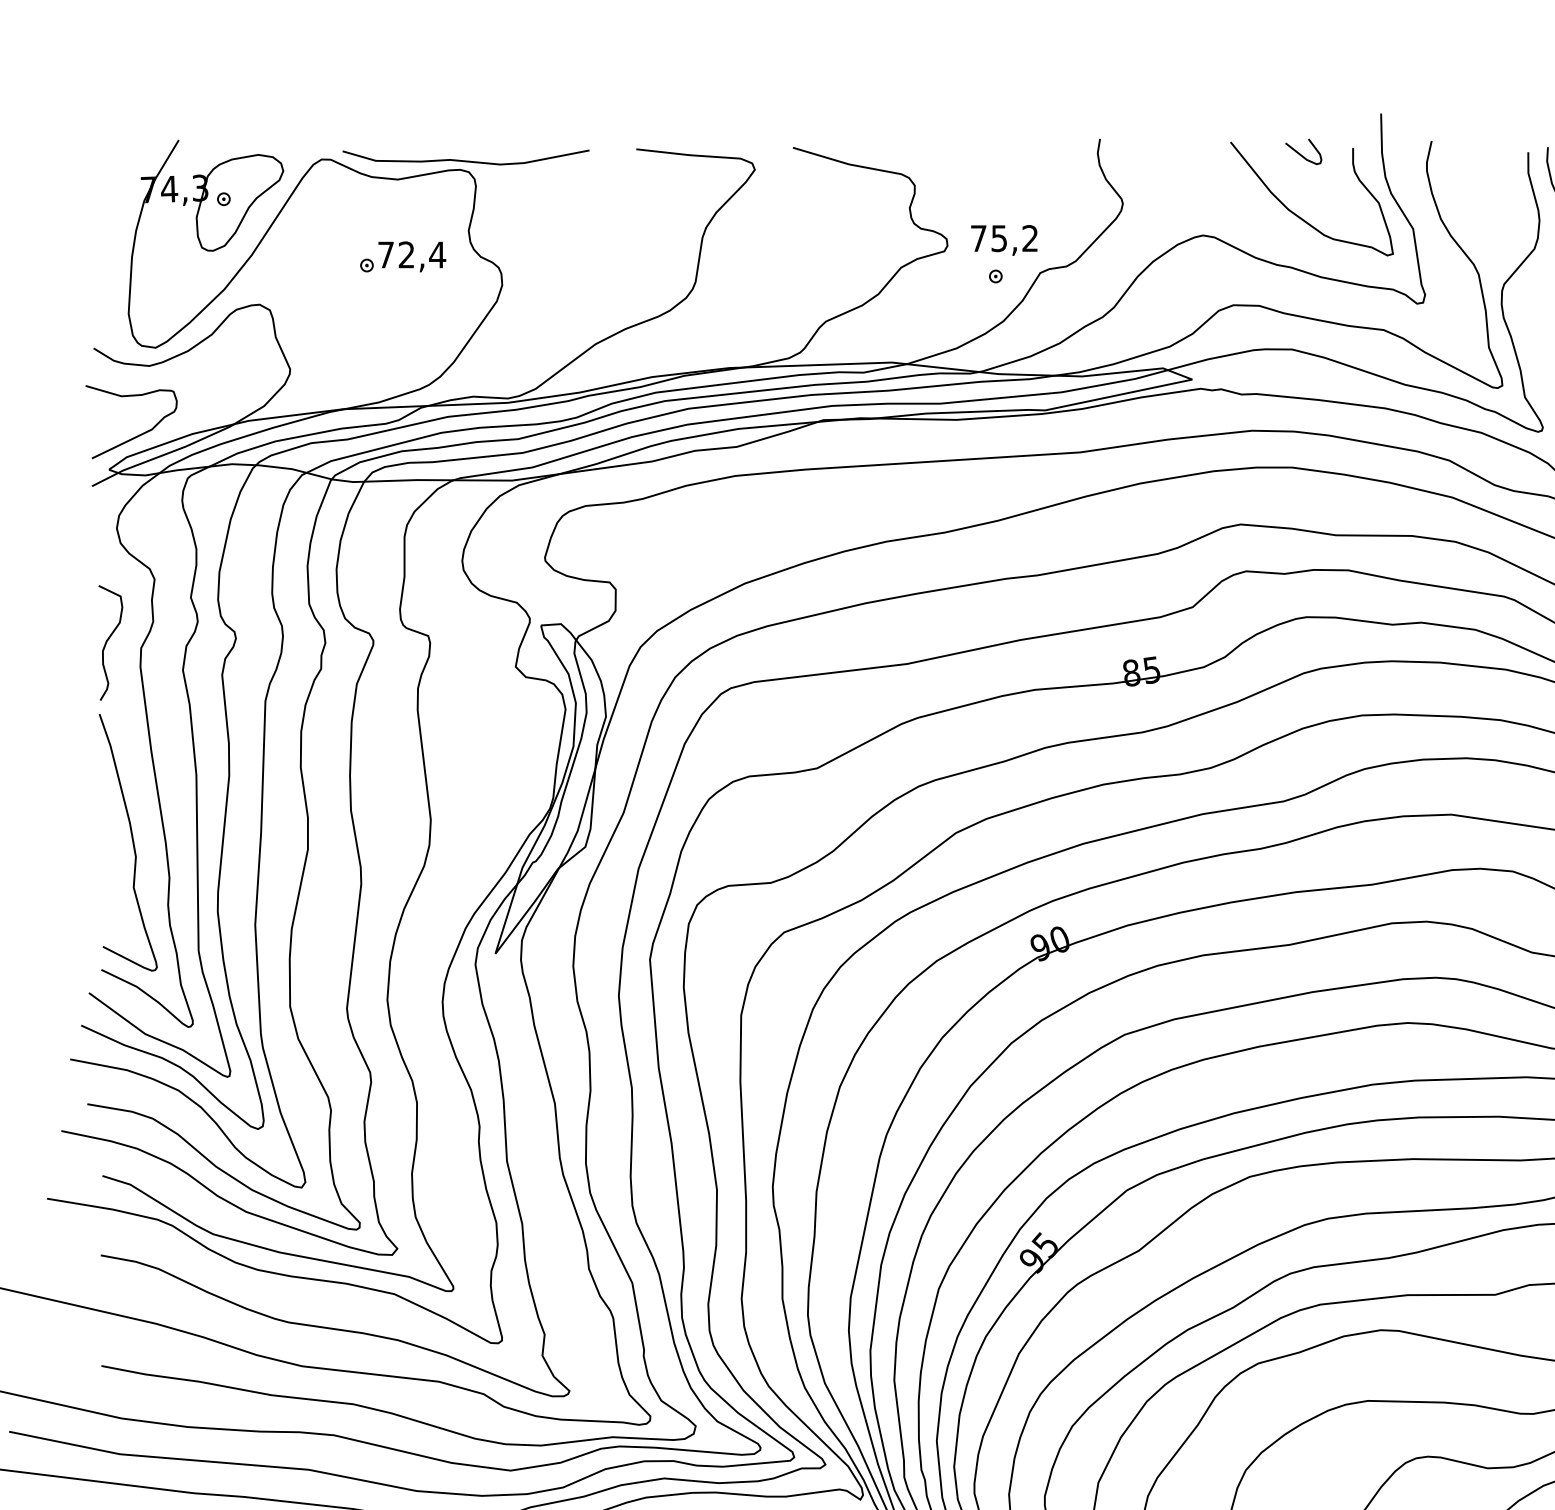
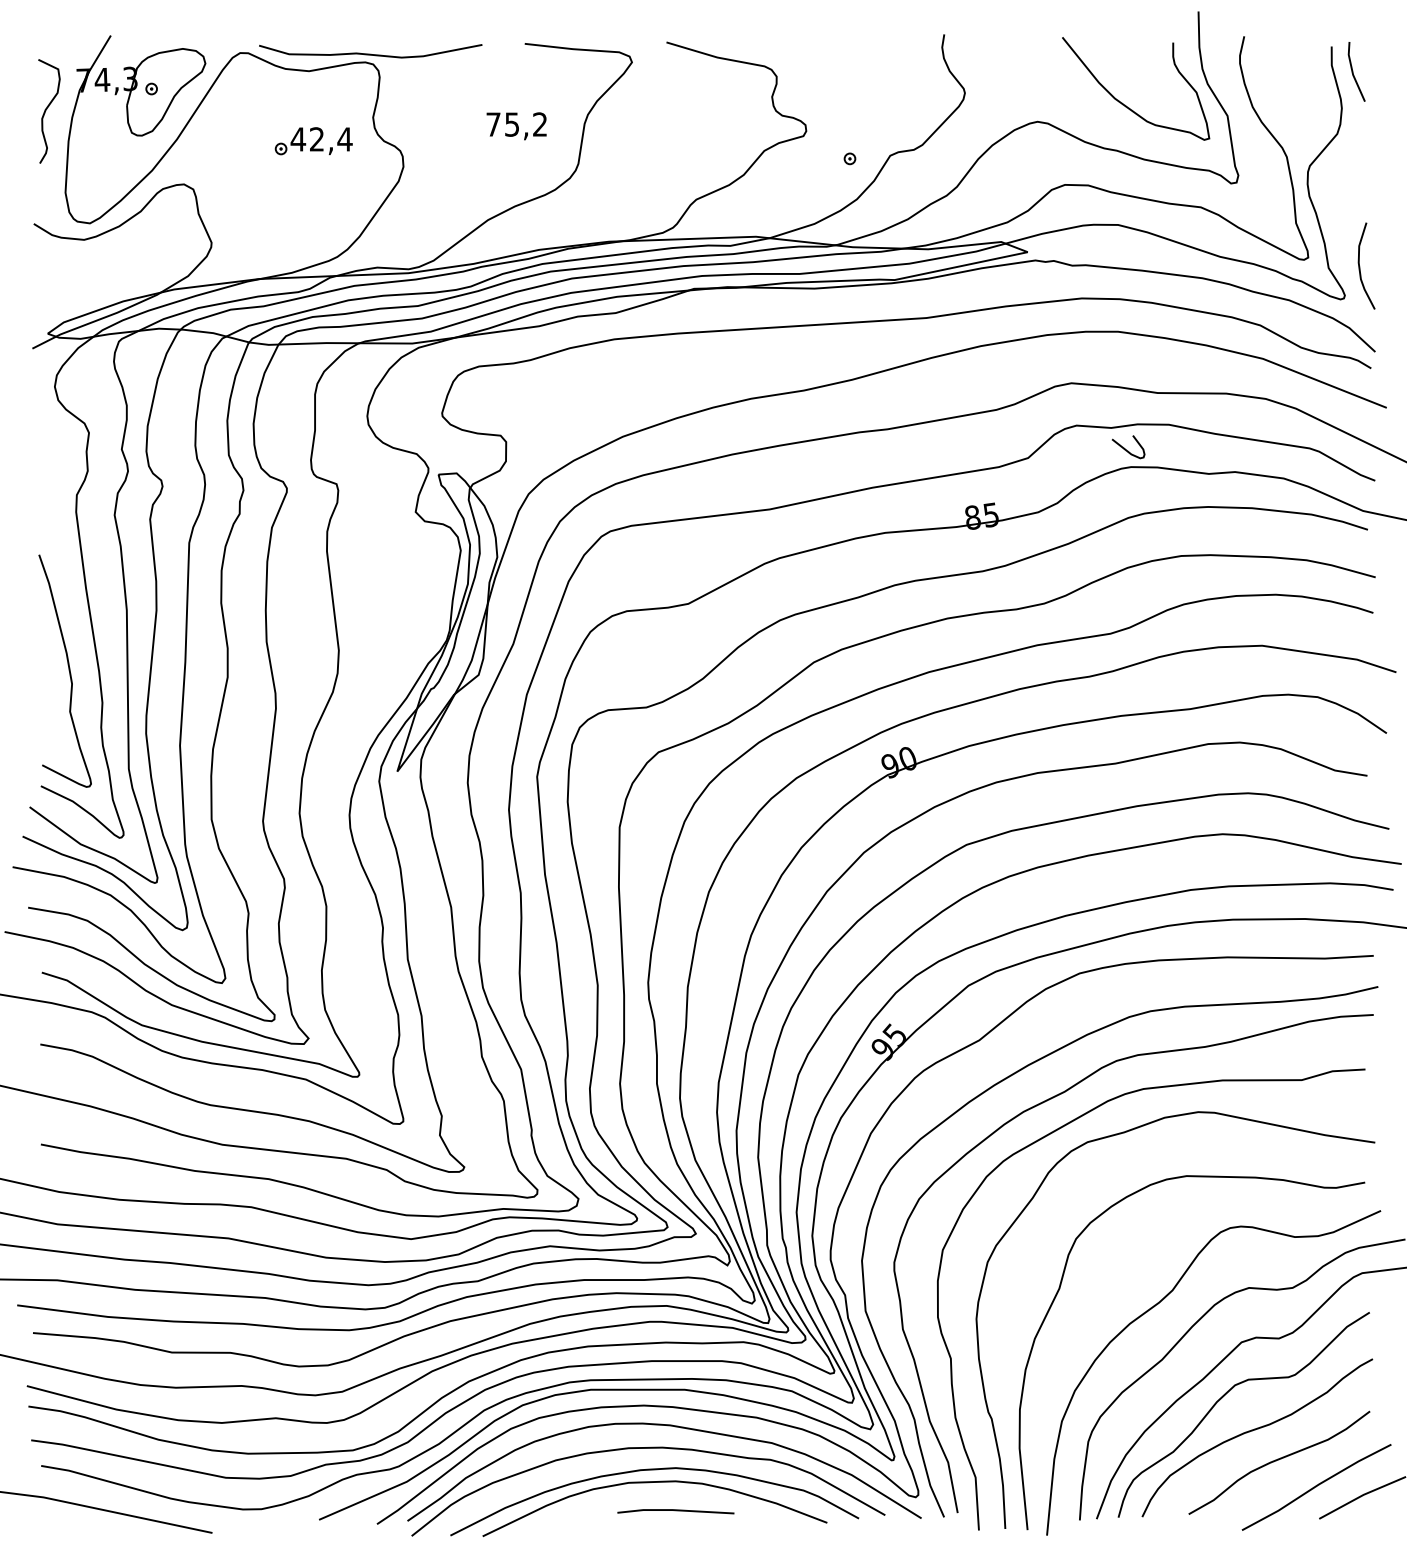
curve: (1301, 154) -> (1126, 449), moved
text: (1004, 240) -> (516, 126), moved
text: (386, 255) -> (298, 139), 72,4 -> 42,4
curve: (137, 435) -> (73, 302), removed
curve: (108, 640) -> (47, 109), moved

